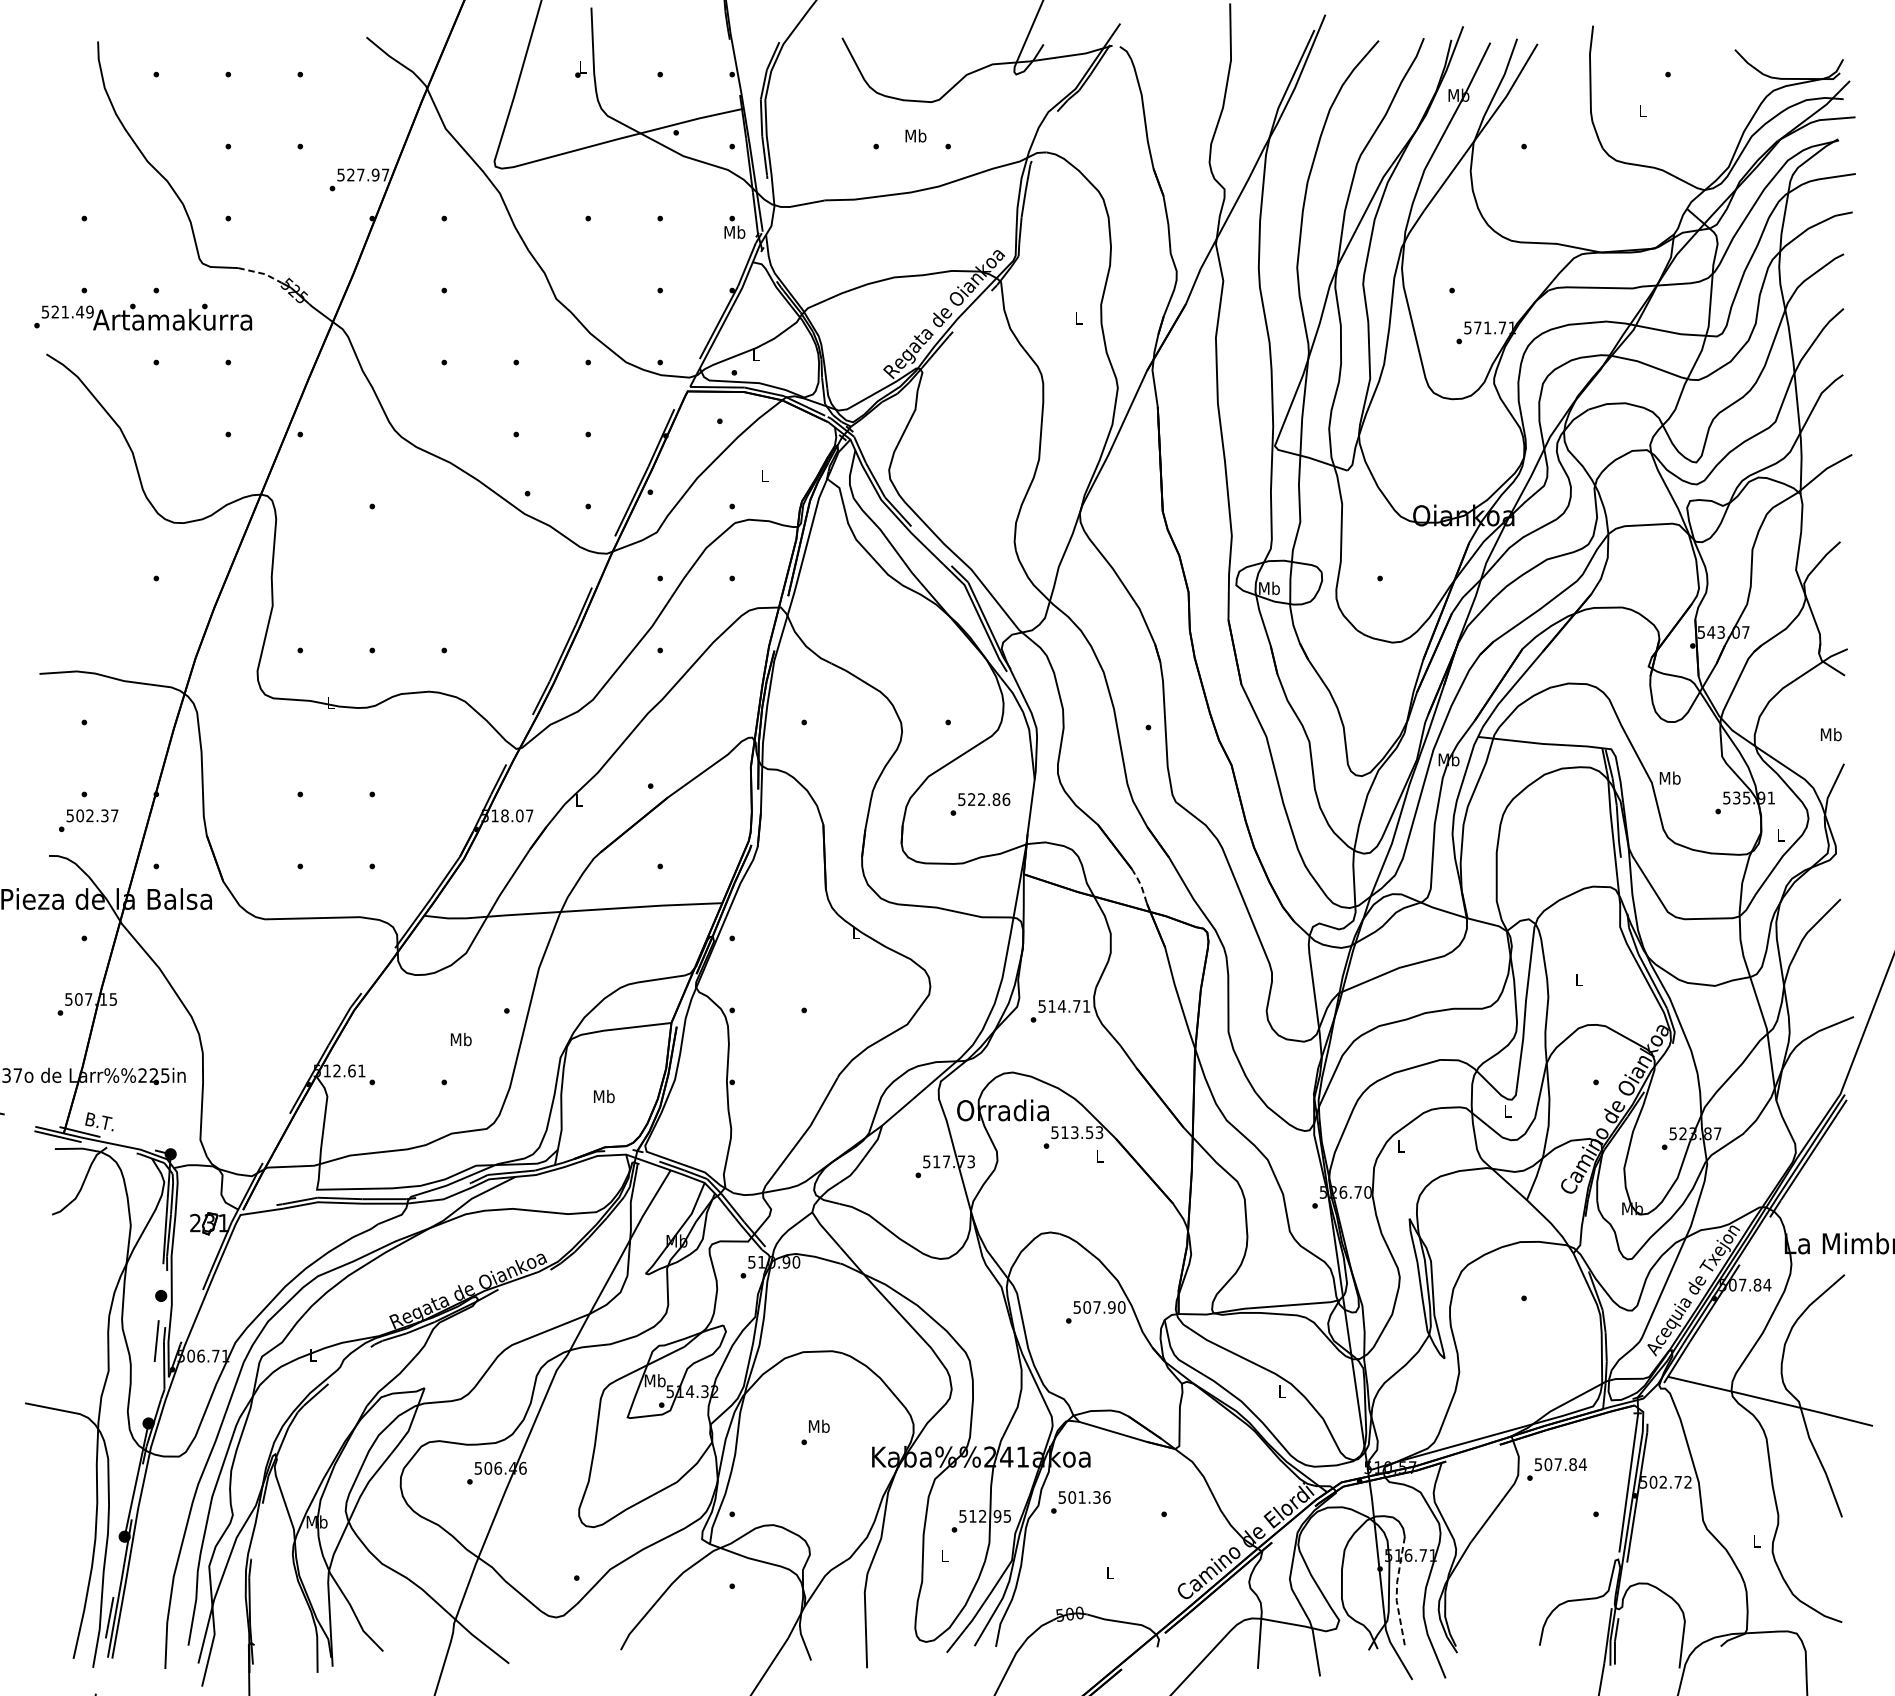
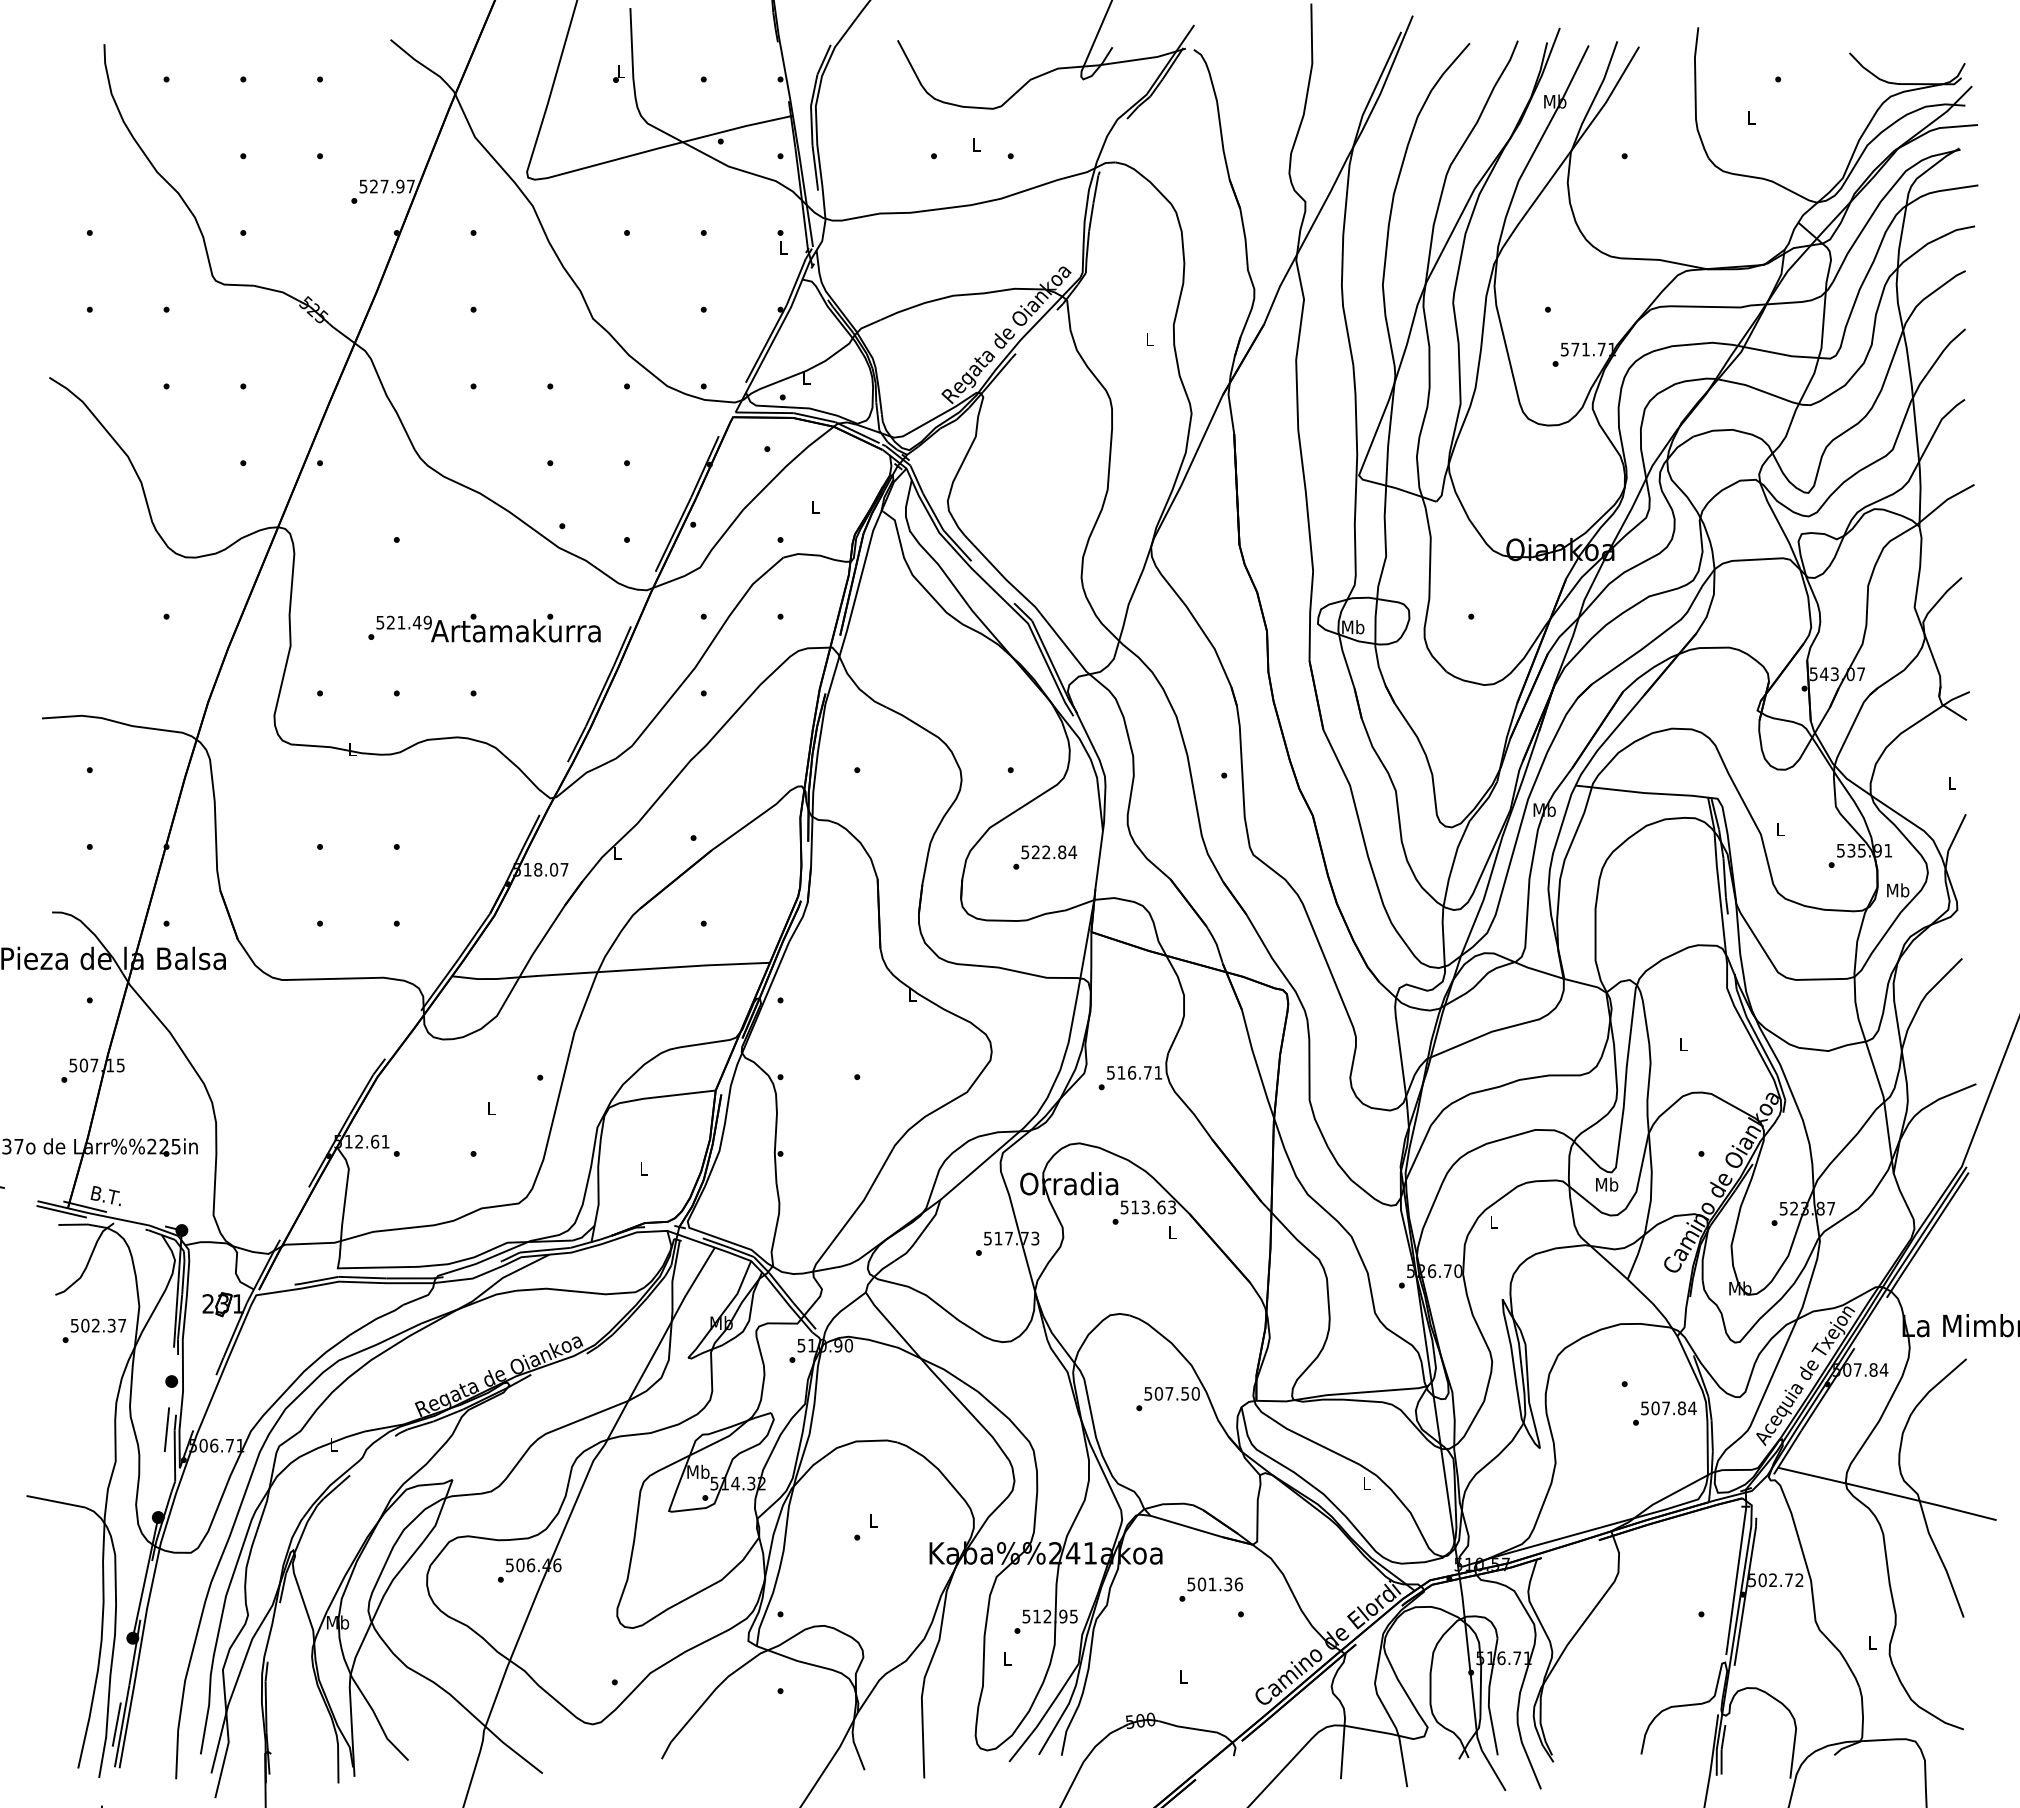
text: (916, 135) -> (976, 144), Mb -> L
text: (735, 232) -> (783, 247), Mb -> L
line: (261, 273) -> (278, 291), dashed -> solid
text: (143, 316) -> (484, 627), moved
text: (1831, 734) -> (1952, 783), Mb -> L
text: (1670, 778) -> (1780, 829), Mb -> L
text: (1006, 799) -> (1072, 852), 522.86 -> 522.84
text: (88, 820) -> (94, 1330), moved
text: (1780, 835) -> (1898, 890), L -> Mb
line: (1141, 885) -> (1216, 944), dashed -> solid
text: (1061, 1006) -> (1131, 1072), 514.71 -> 516.71
text: (461, 1039) -> (491, 1108), Mb -> L
text: (604, 1096) -> (644, 1168), Mb -> L
text: (1507, 1111) -> (1607, 1184), L -> Mb
text: (1089, 1132) -> (1161, 1207), 513.53 -> 513.63
text: (1112, 1307) -> (1185, 1393), 507.90 -> 507.50
text: (819, 1426) -> (873, 1520), Mb -> L
text: (1556, 1469) -> (1664, 1413), moved
text: (1081, 1502) -> (1211, 1589), moved
line: (1397, 1591) -> (1489, 1696), dashed -> solid

